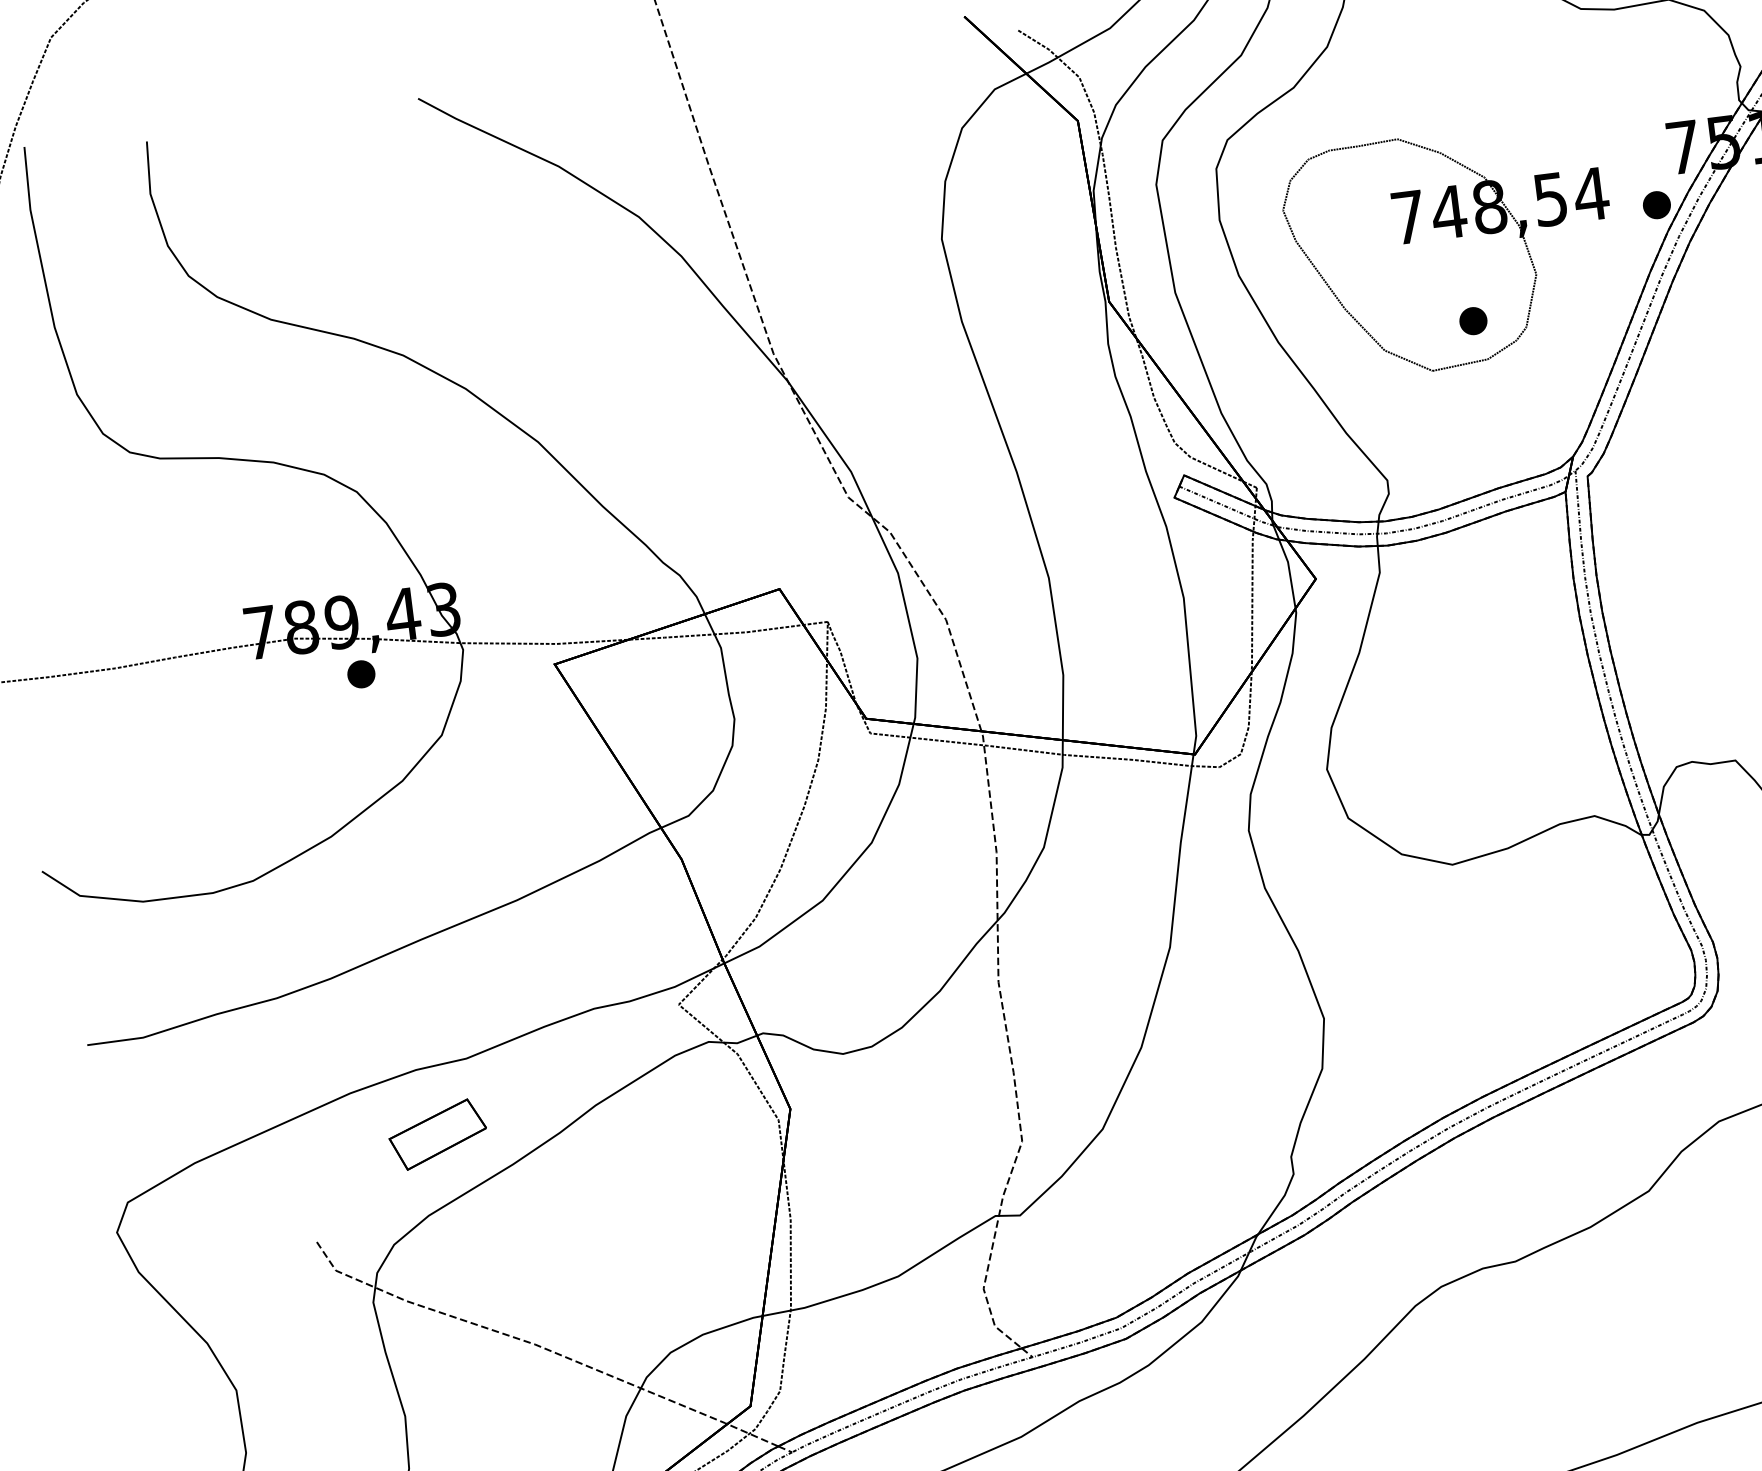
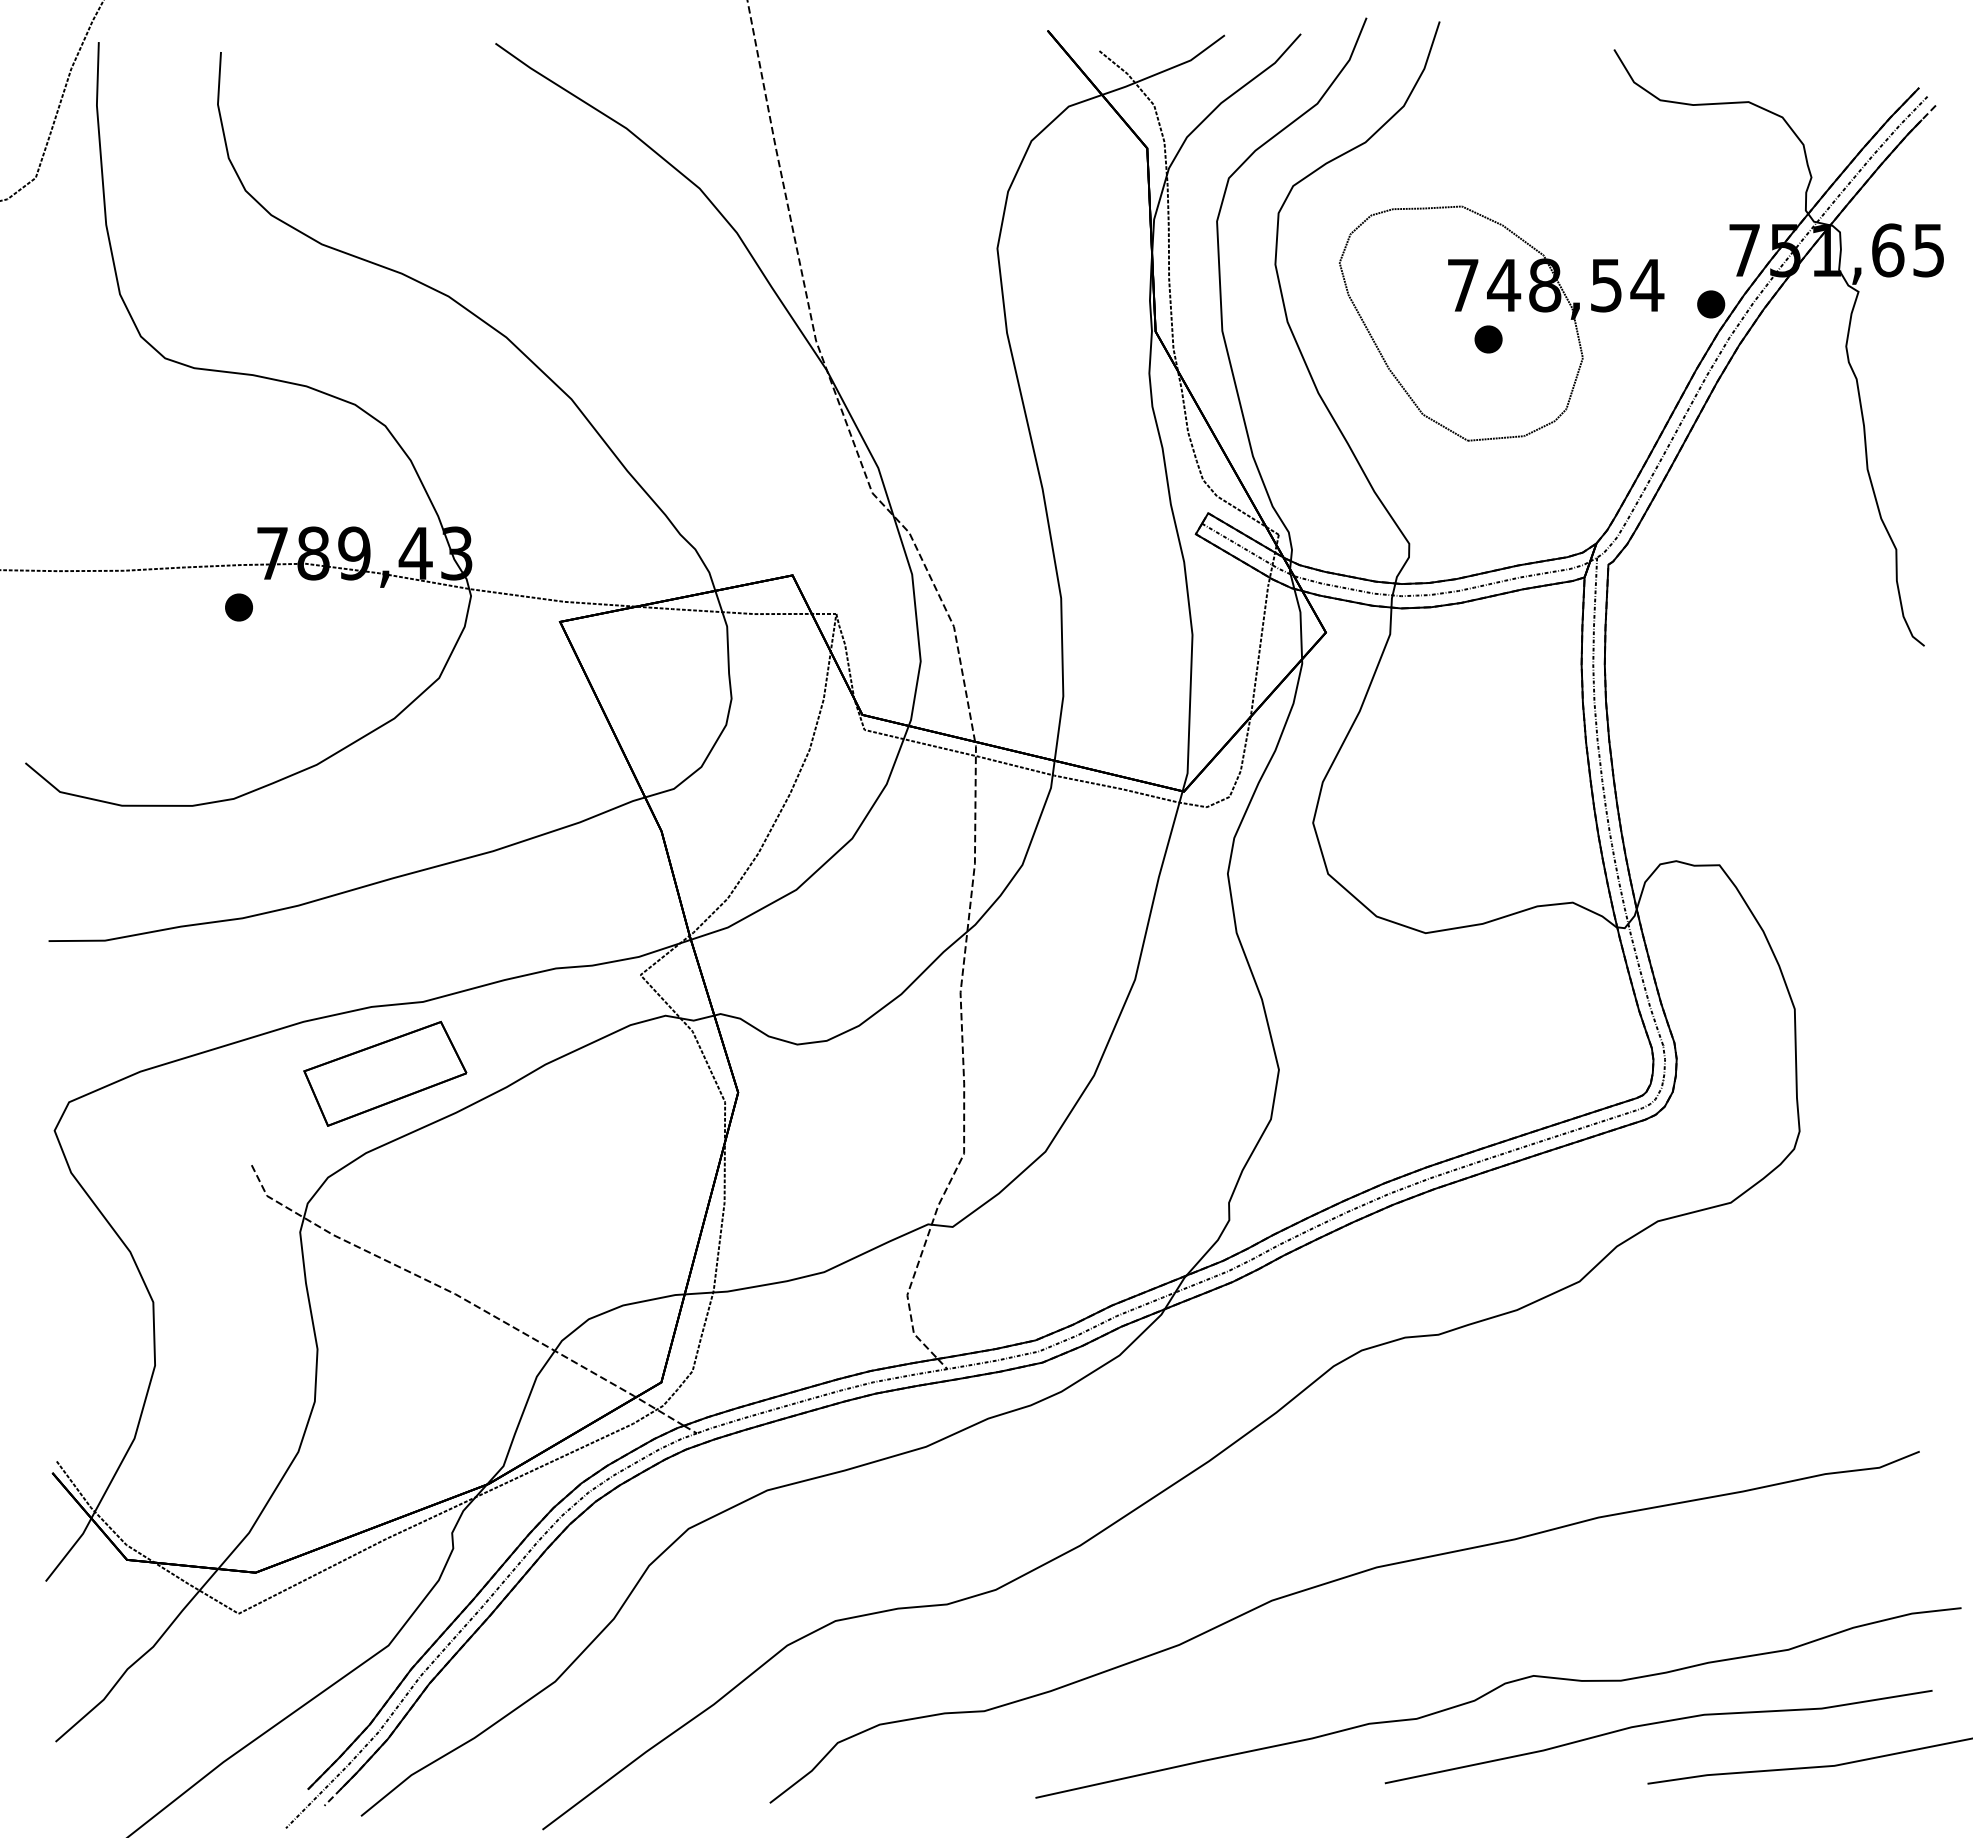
part: (1473, 321) -> (1488, 339), moved
part: (360, 674) -> (238, 607), moved
part: (438, 1134) -> (385, 1073), size x1.67

